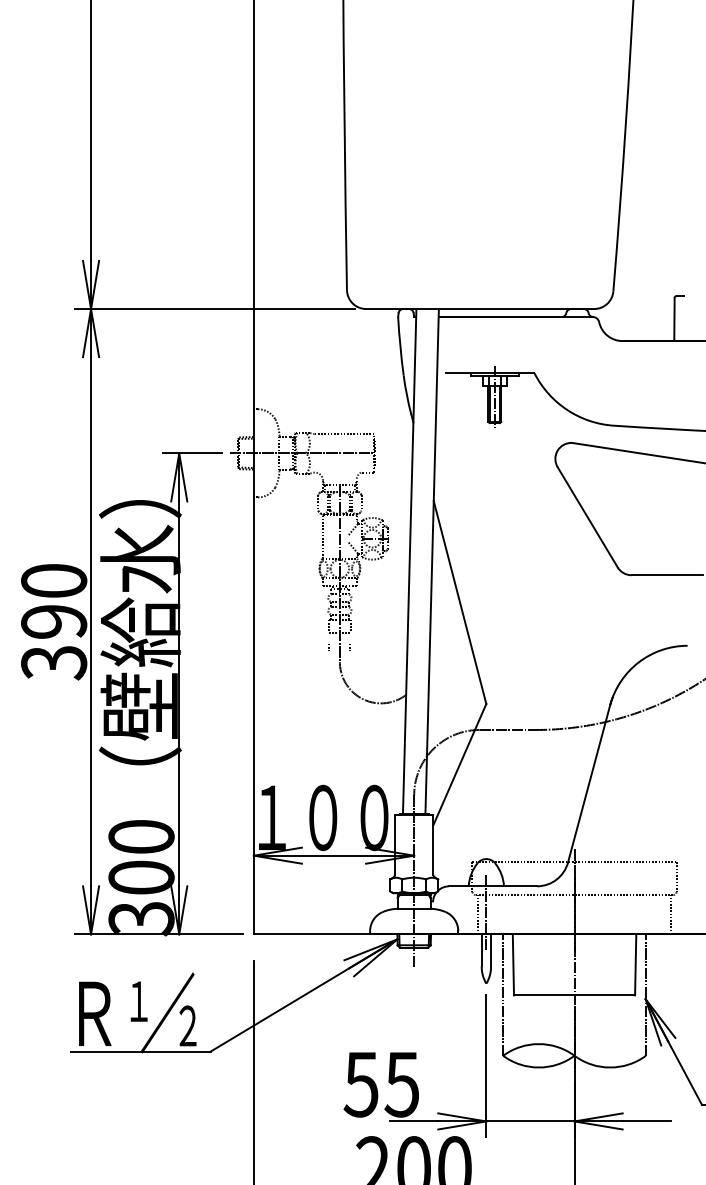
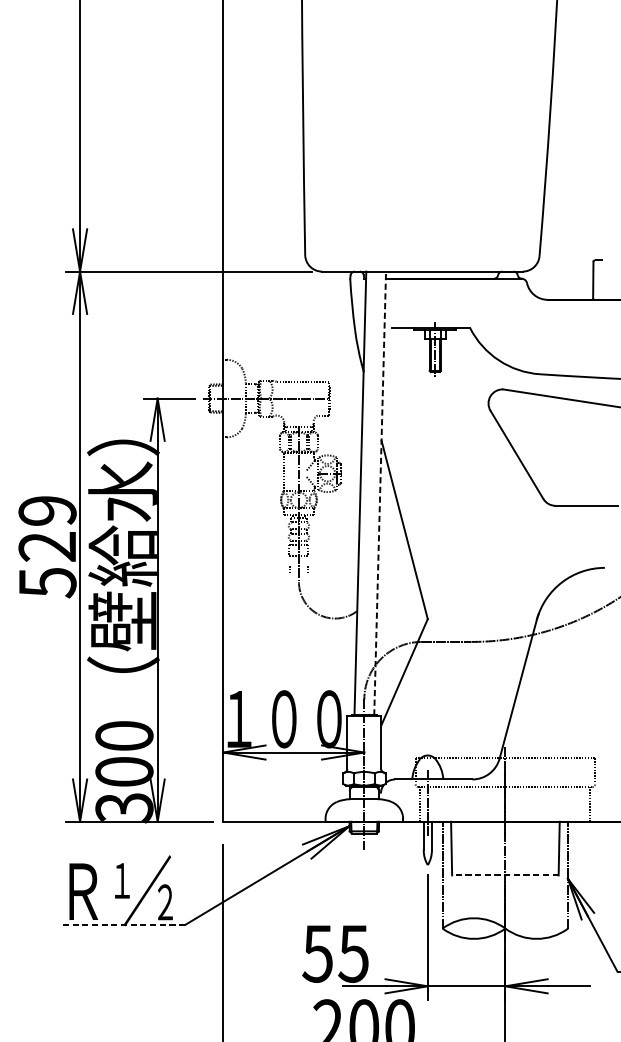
line: (432, 560) -> (380, 492), solid -> dashed
text: (54, 622) -> (47, 547), 390 -> 529
line: (574, 995) -> (505, 875), solid -> dashed
line: (140, 1051) -> (123, 924), solid -> dashed

